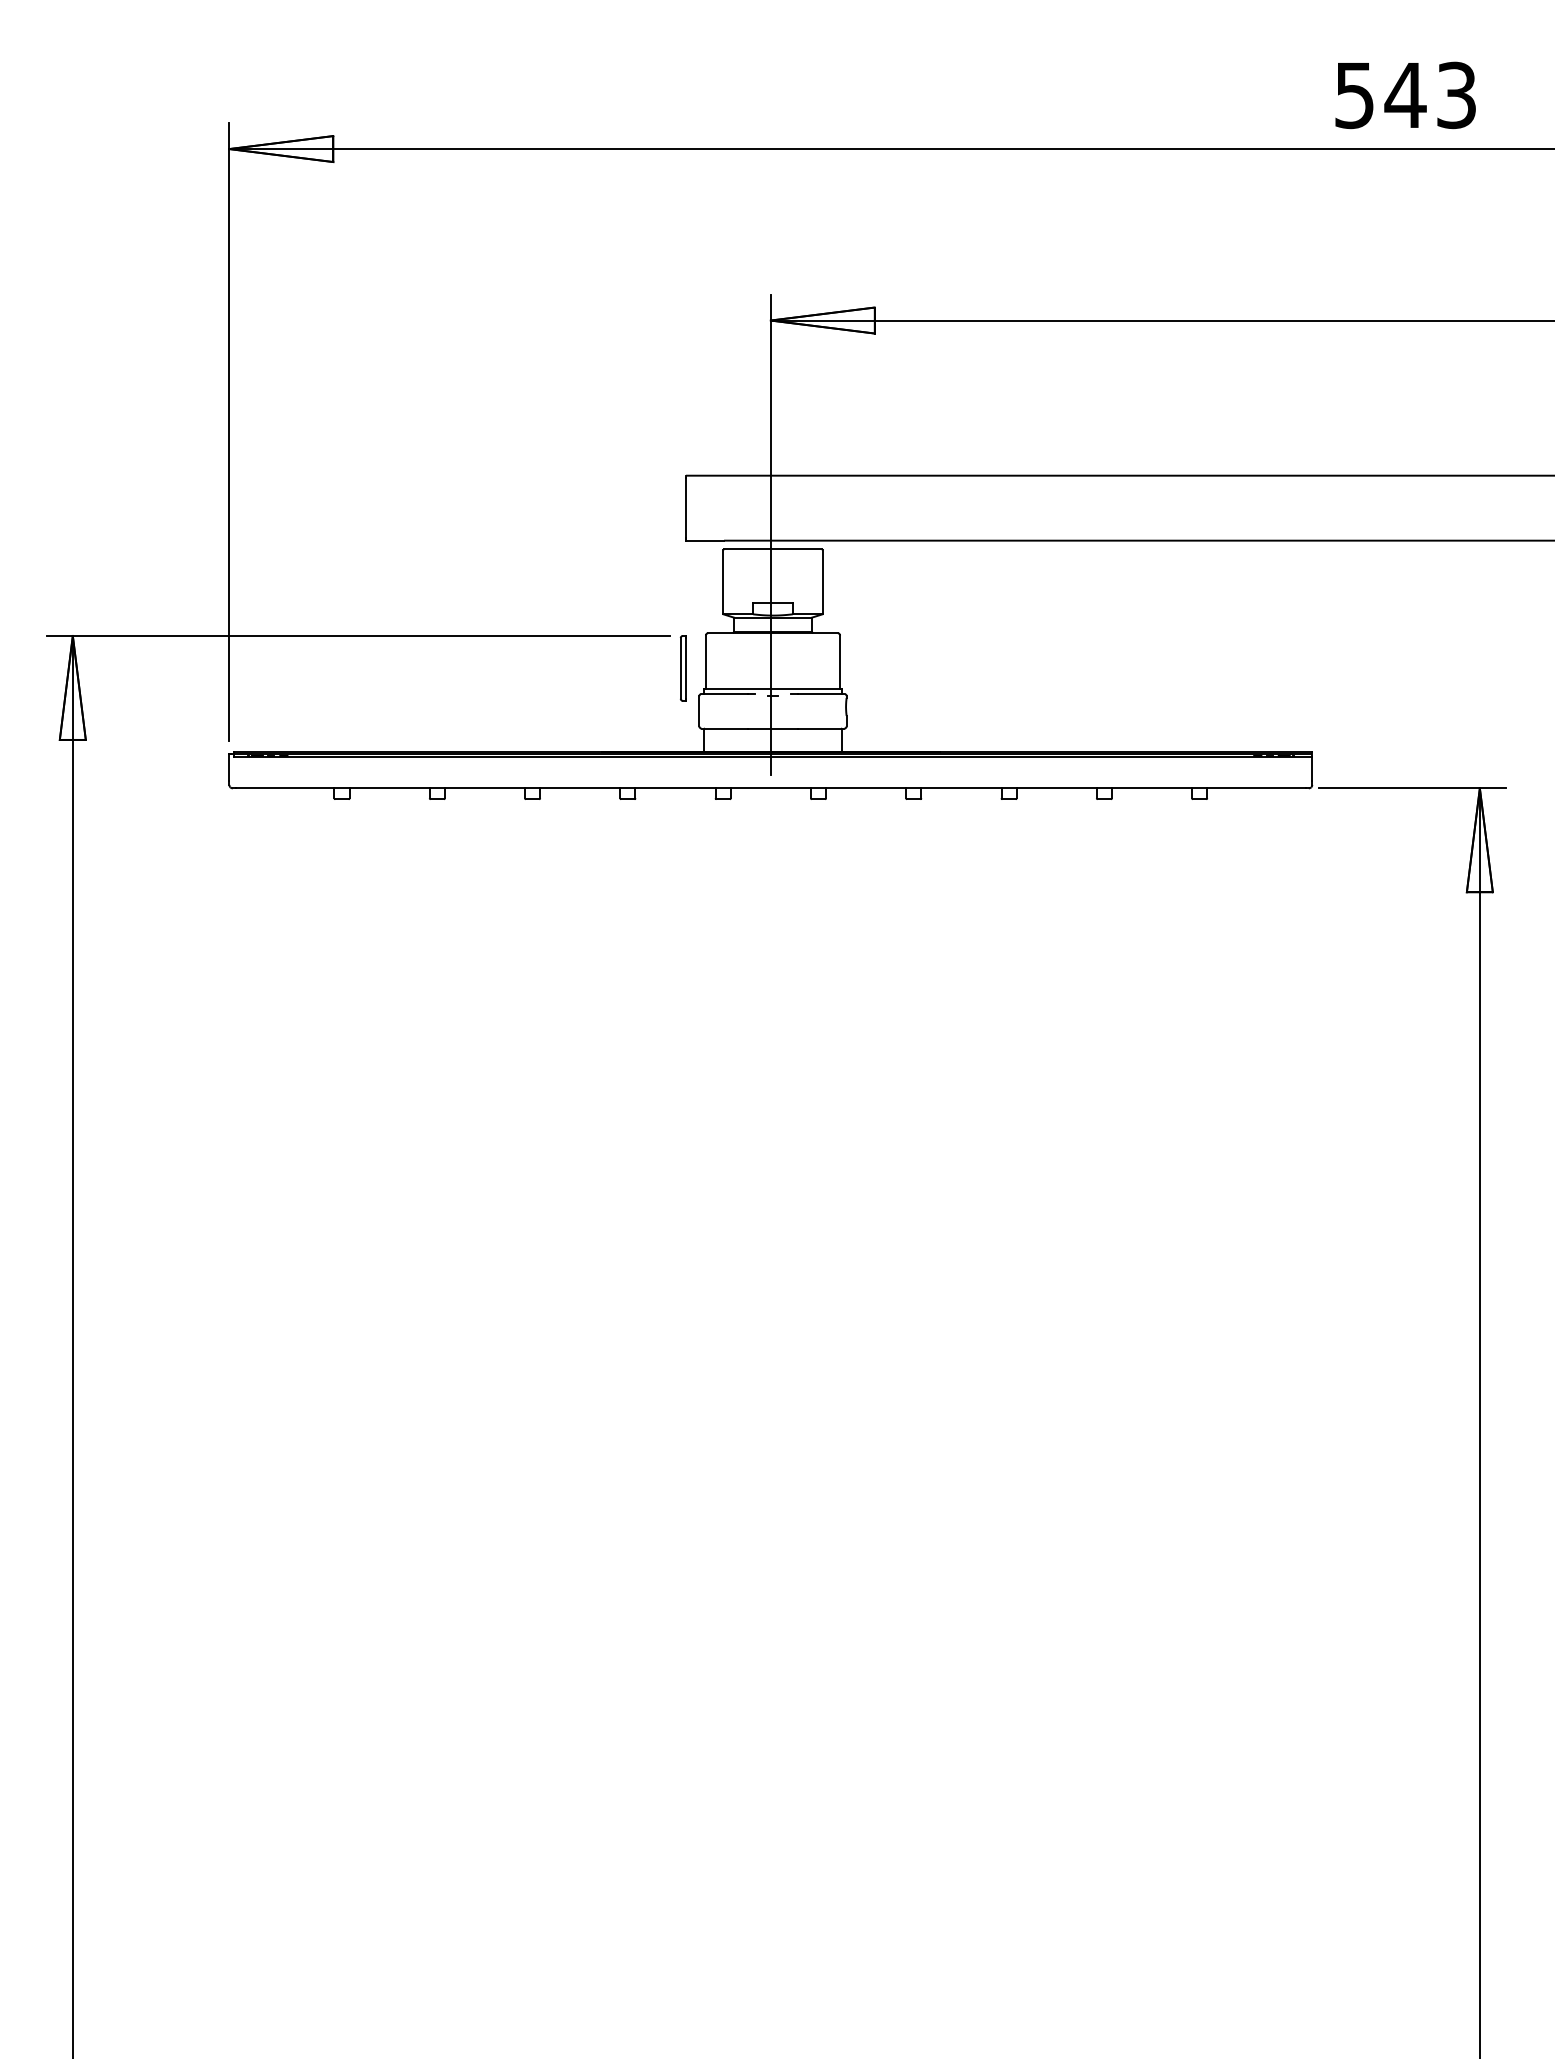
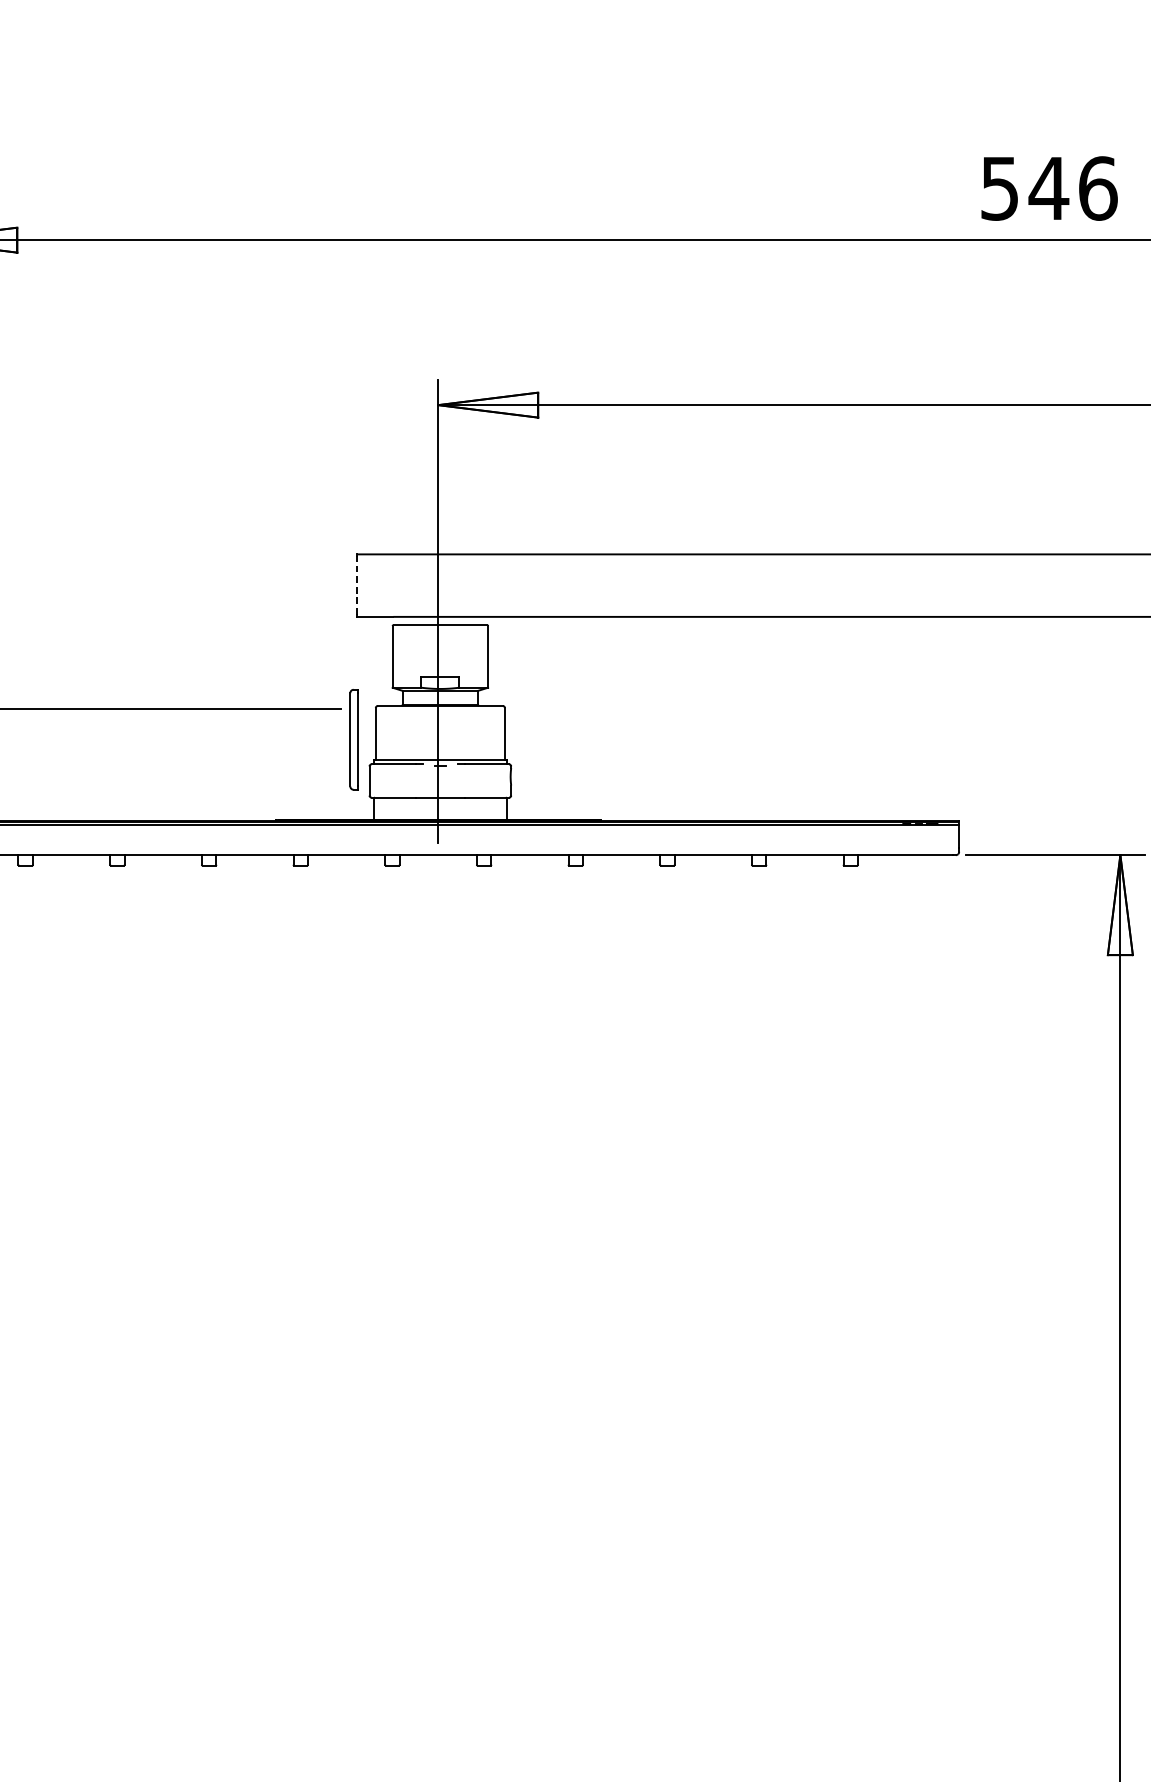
text: (1457, 95) -> (1098, 188), 543 -> 546
line: (685, 507) -> (356, 584), solid -> dashed
part: (682, 668) -> (353, 739), size x1.6

